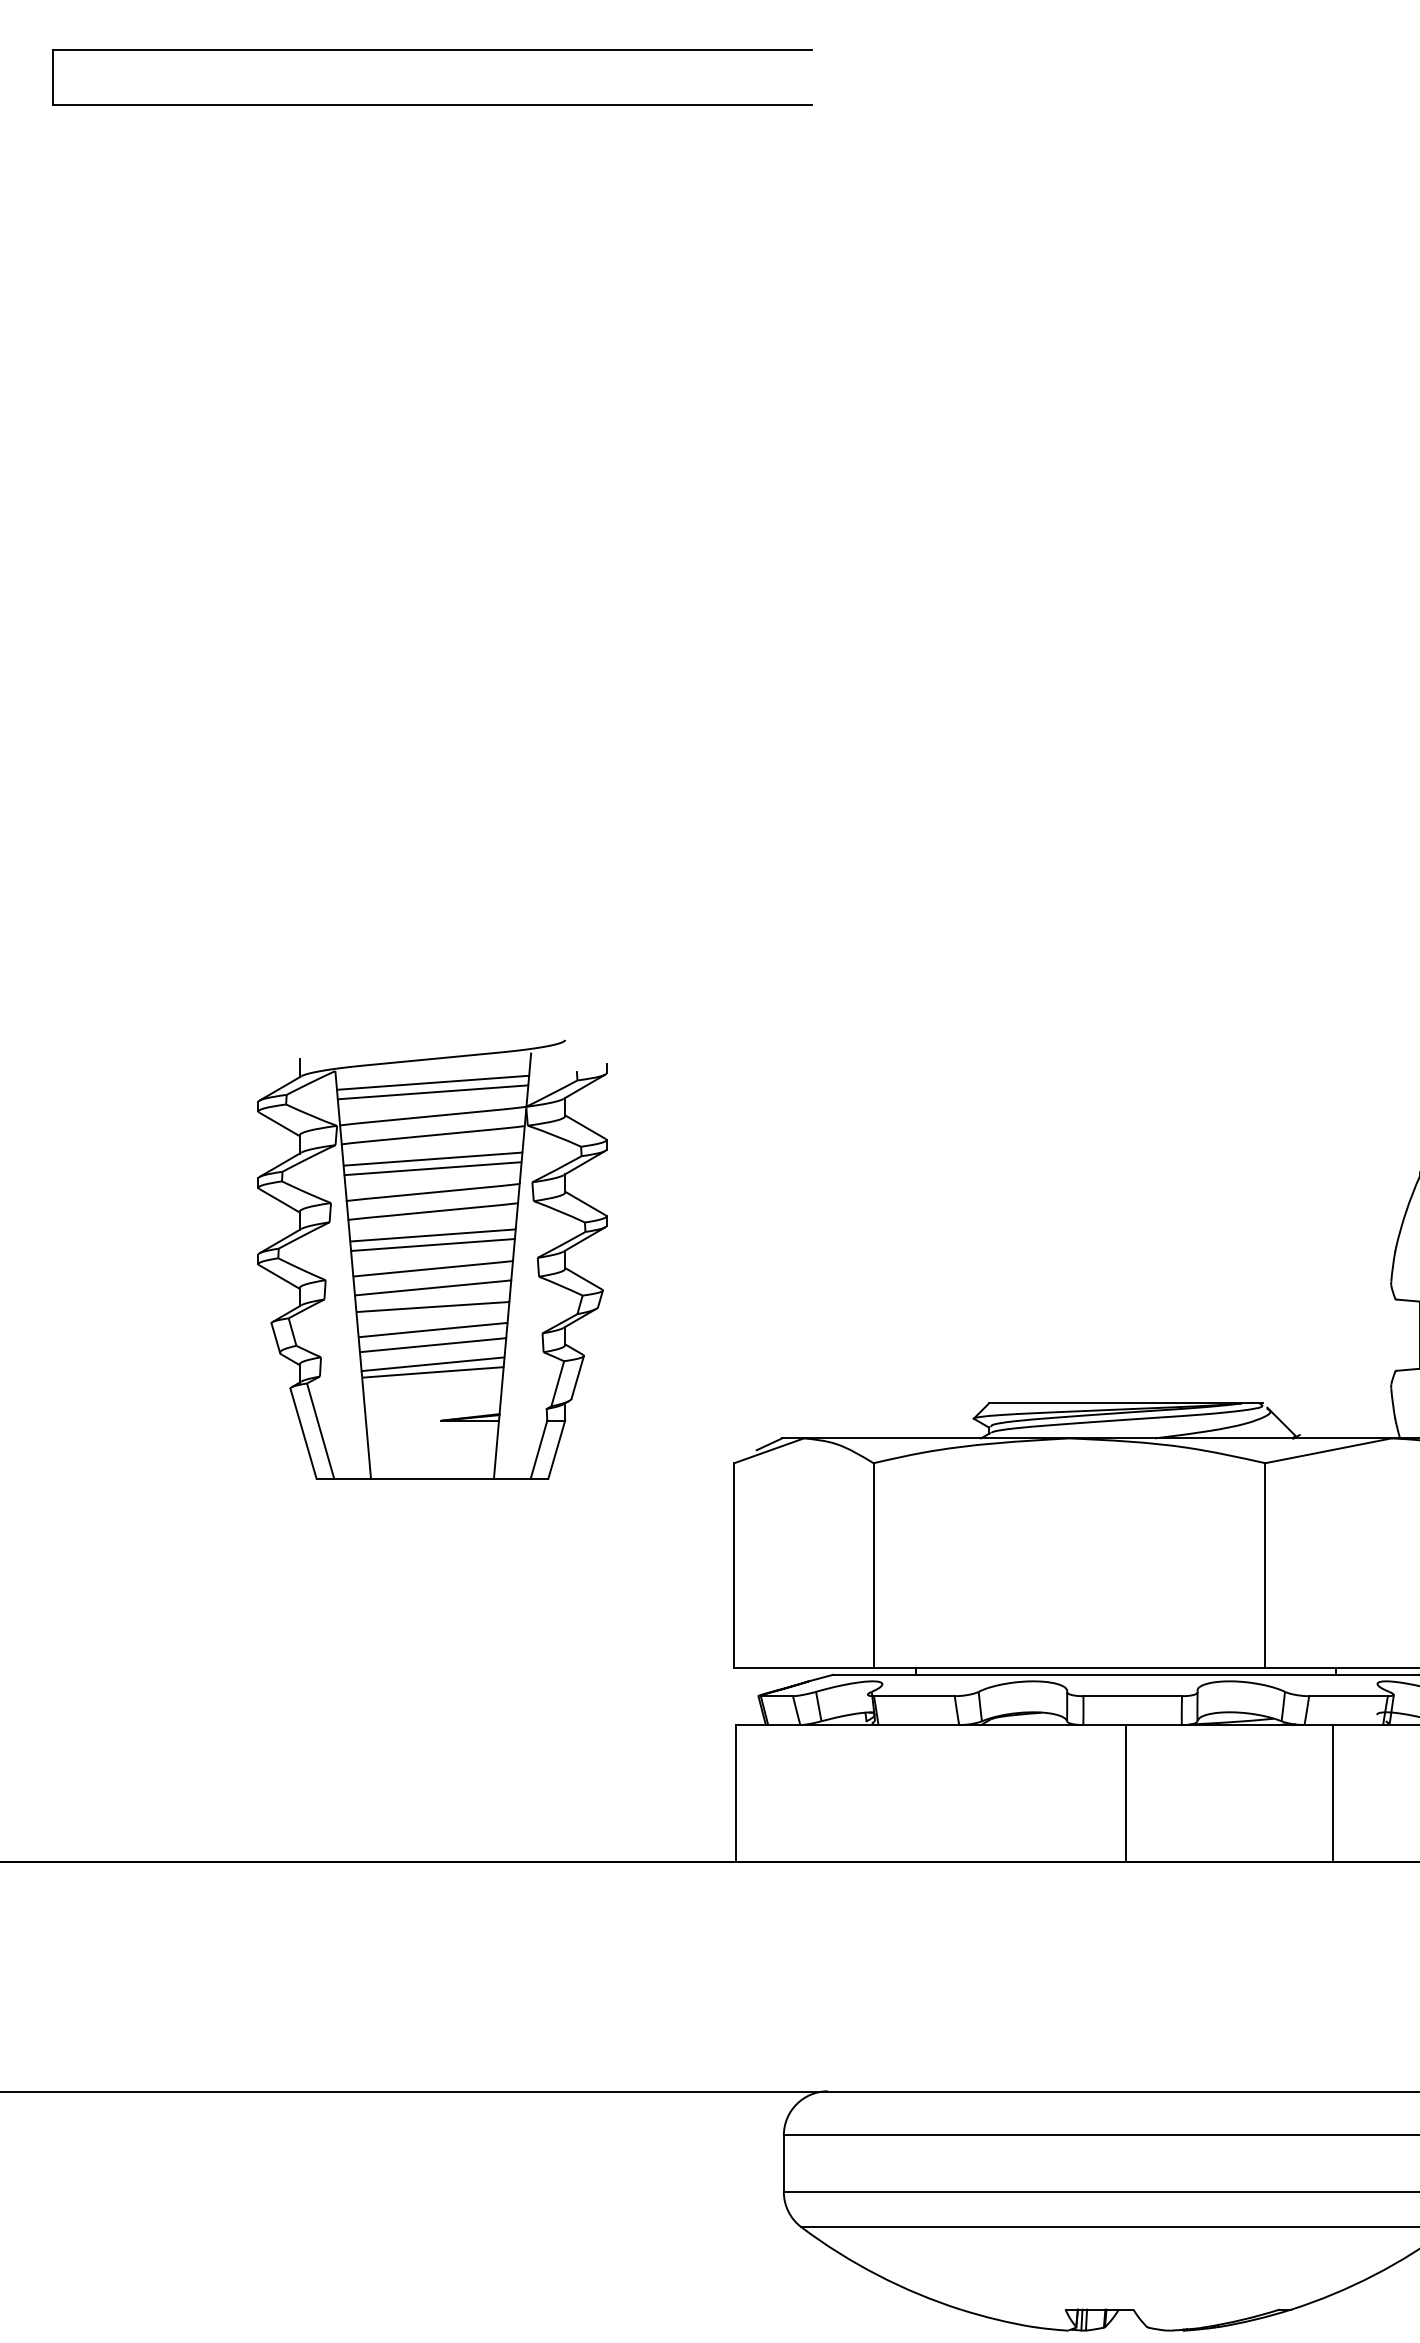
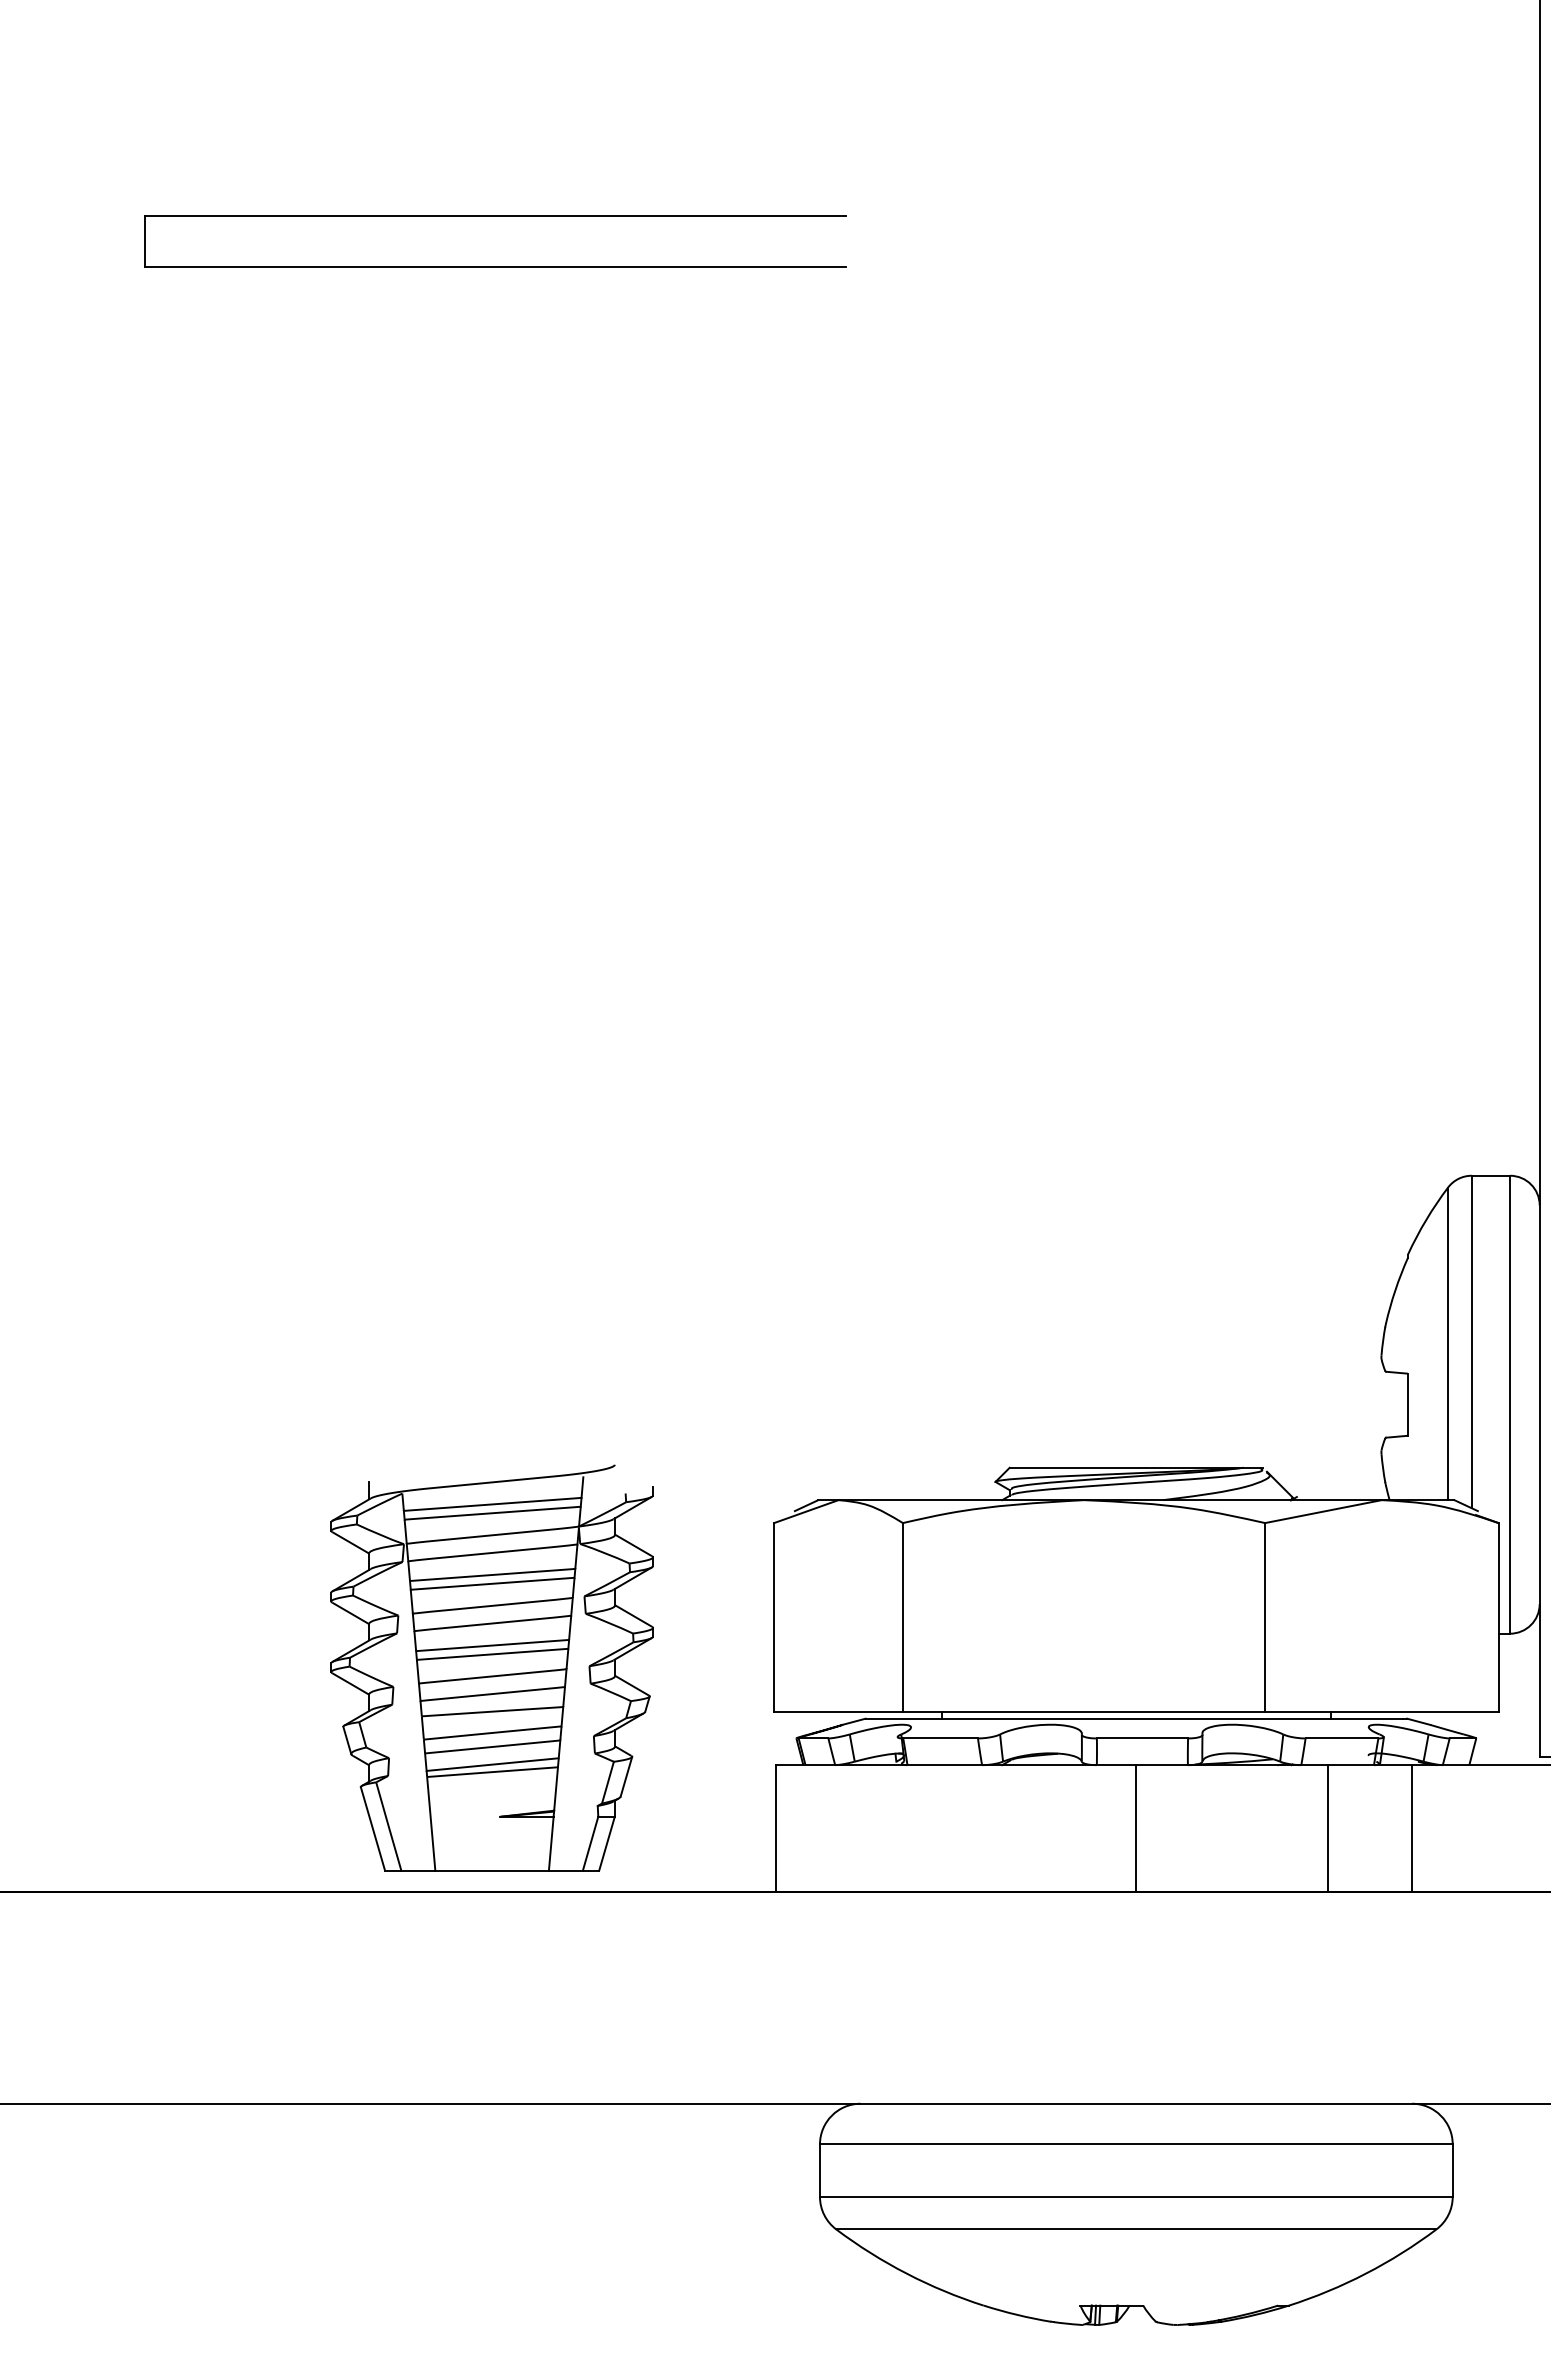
part: (431, 1259) -> (491, 1667), moved

